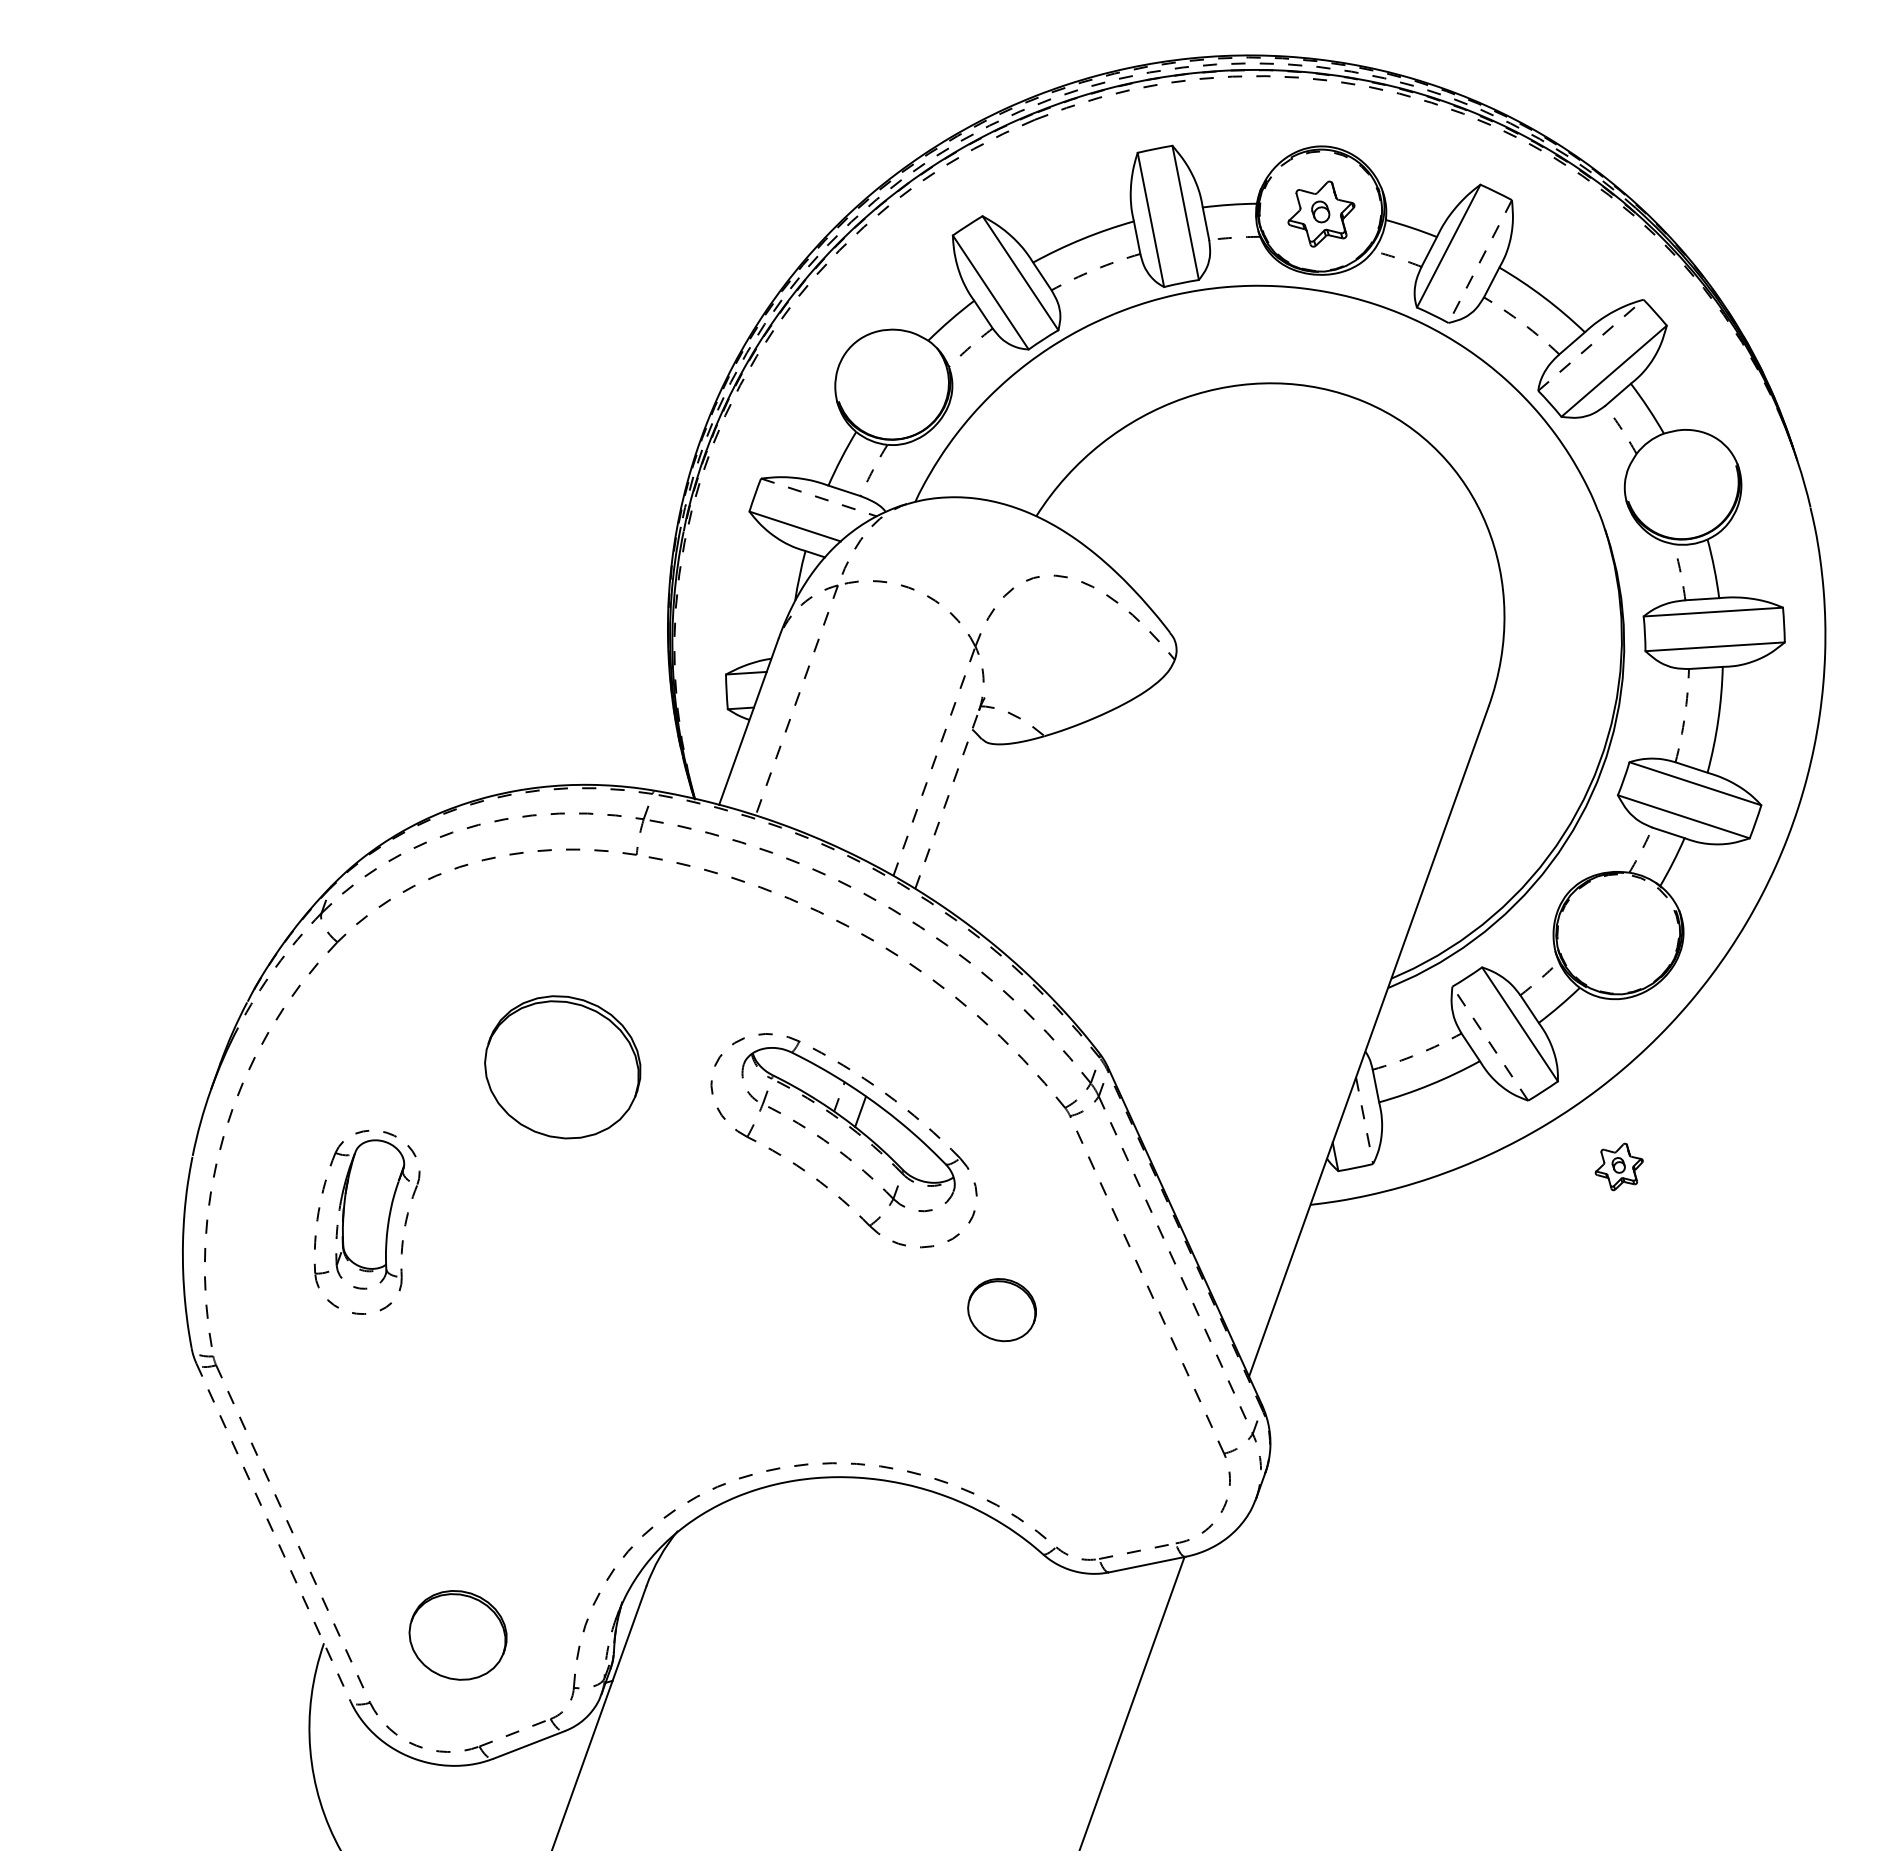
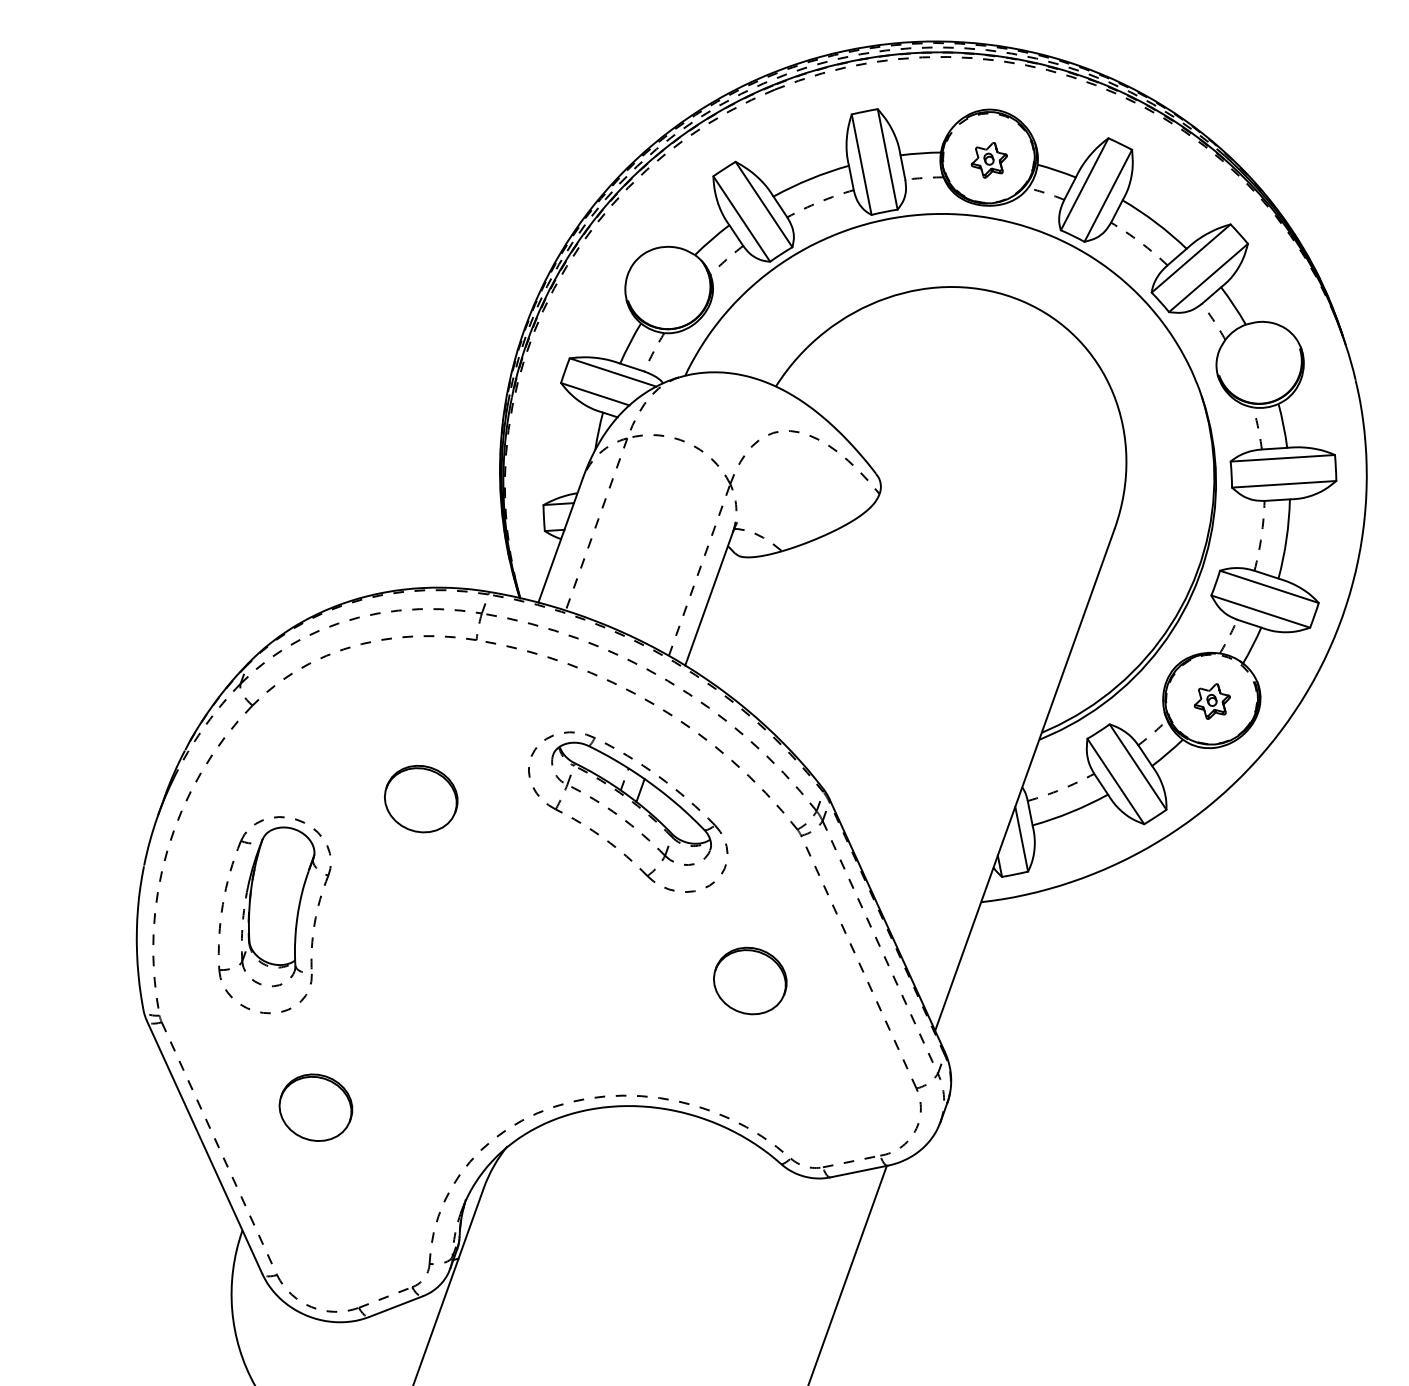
part: (1321, 214) -> (989, 160), size x0.71
line: (1480, 262) -> (1108, 196), dashed -> solid
line: (1590, 345) -> (1190, 258), dashed -> solid
line: (818, 497) -> (612, 372), dashed -> solid
line: (947, 799) -> (709, 598), dashed -> solid
line: (1490, 1043) -> (1115, 781), dashed -> solid
part: (562, 1066) -> (421, 798), size x0.62
line: (1364, 1121) -> (1021, 839), dashed -> solid
part: (841, 1151) -> (626, 820), moved
part: (1618, 1166) -> (1211, 701), moved
part: (366, 1222) -> (274, 915), size x1.43
part: (1001, 1309) -> (749, 980), size x1.43
line: (273, 1532) -> (204, 1147), dashed -> solid
part: (457, 1635) -> (315, 1107), moved

